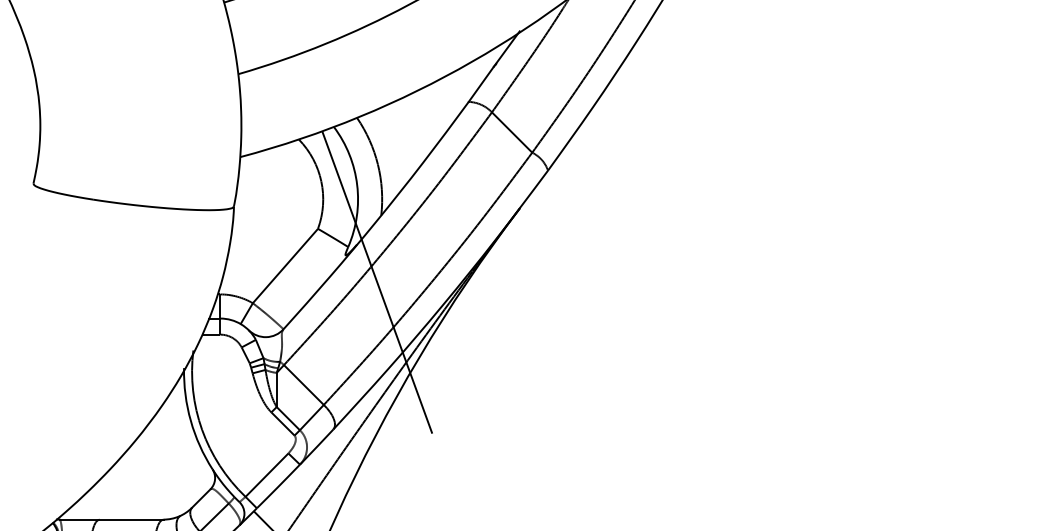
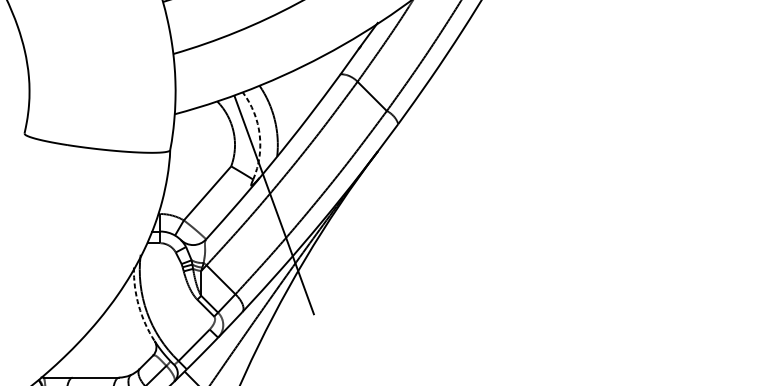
arc: (357, 185) -> (259, 134), solid -> dashed
arc: (190, 420) -> (138, 305), solid -> dashed

